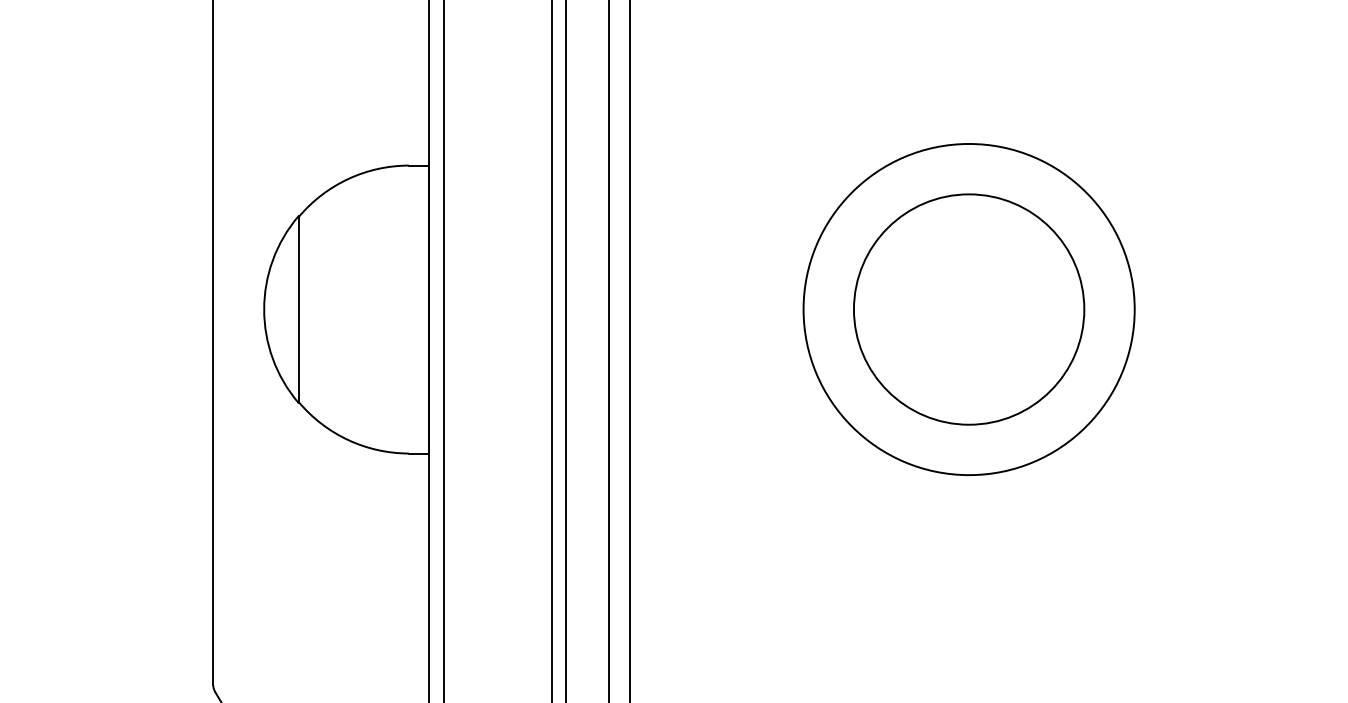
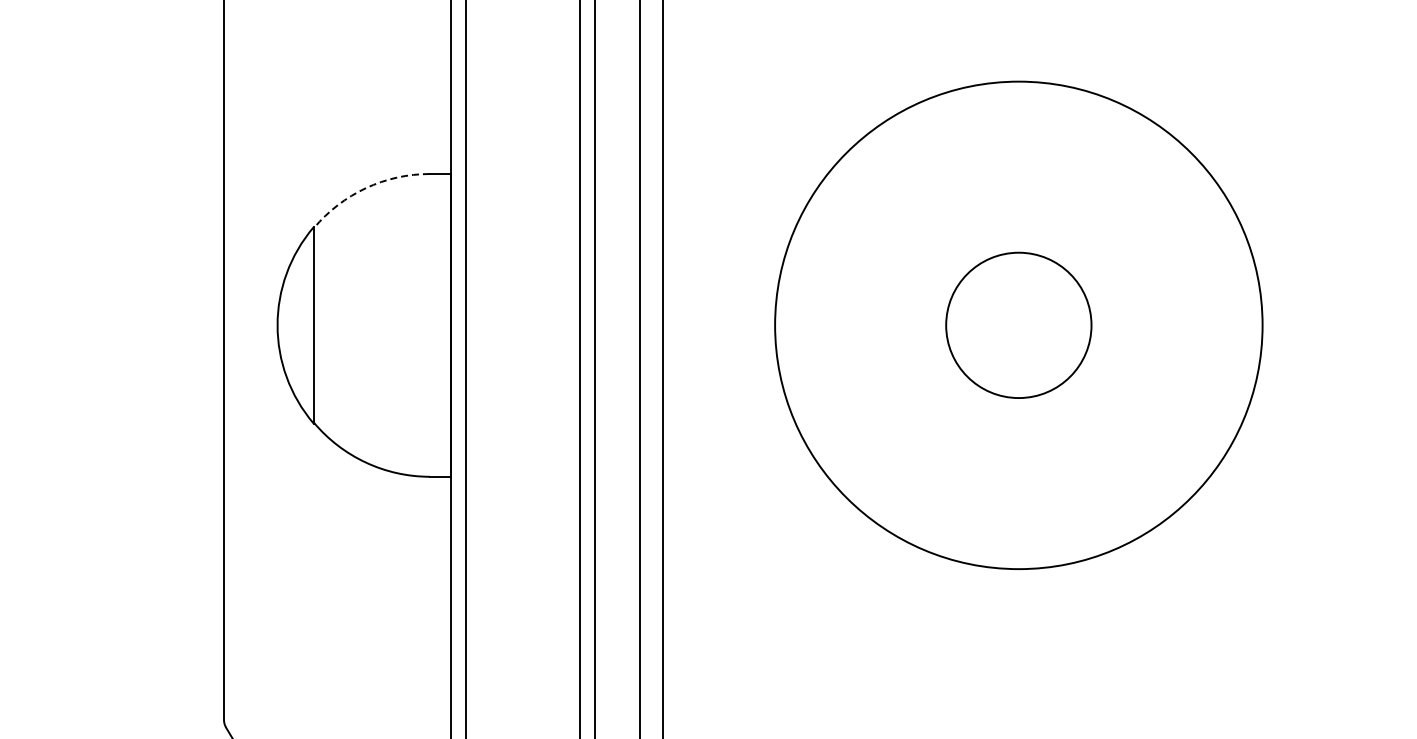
arc: (347, 179) -> (365, 188), solid -> dashed
circle: (968, 309) -> (1018, 325), size x0.6
circle: (968, 309) -> (1018, 325), size x1.4

